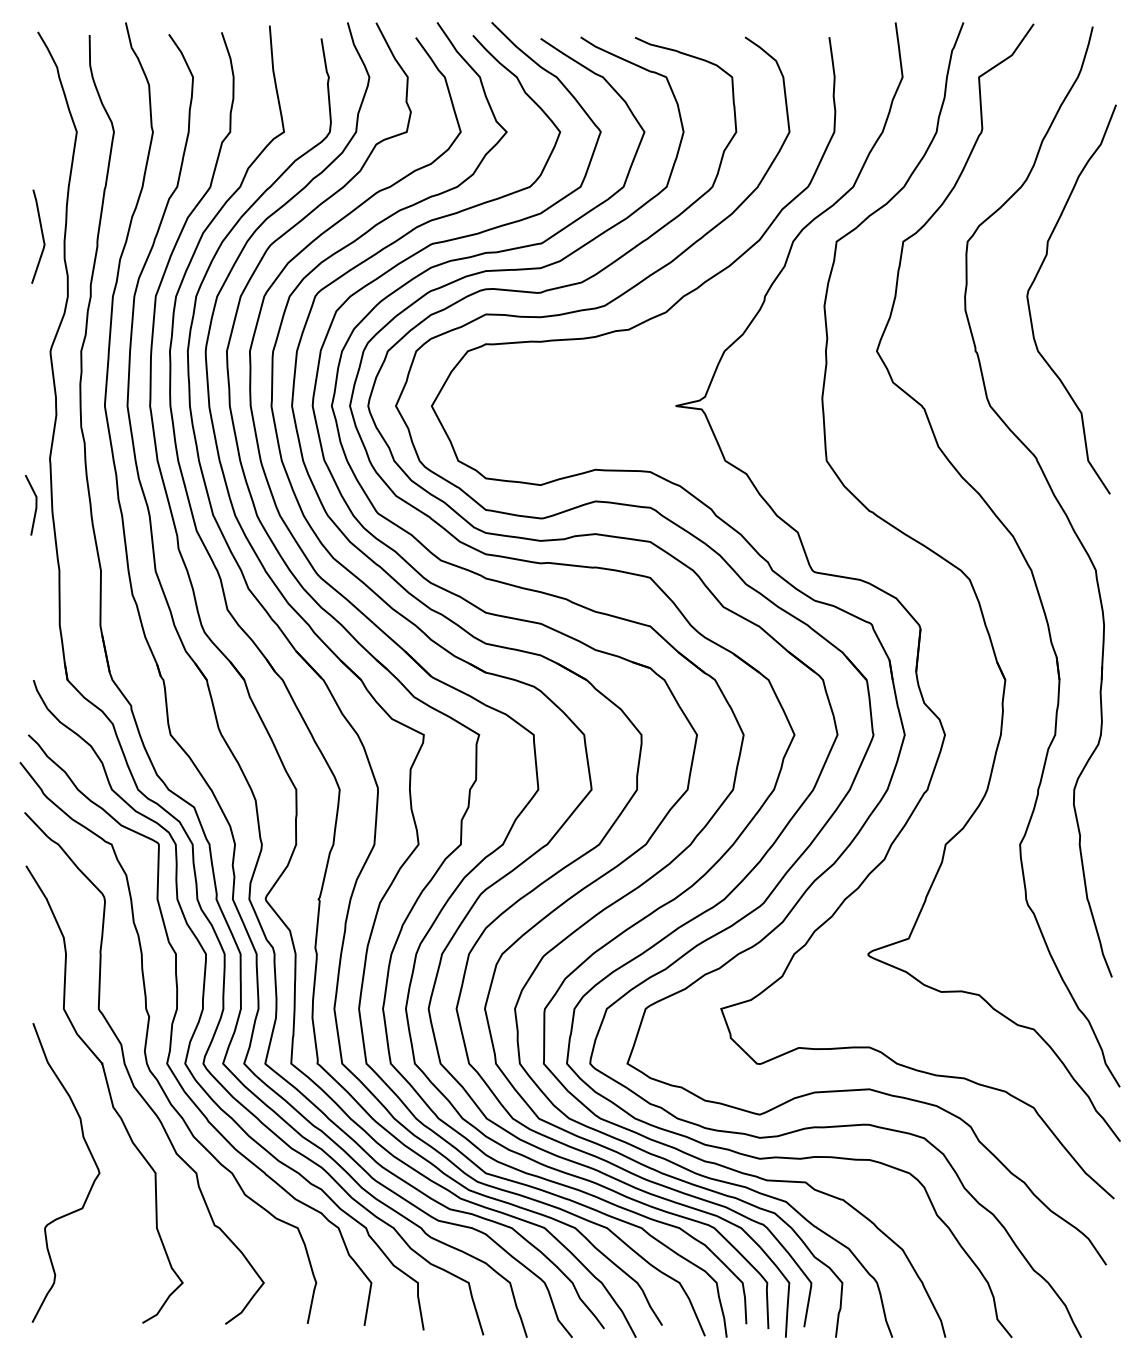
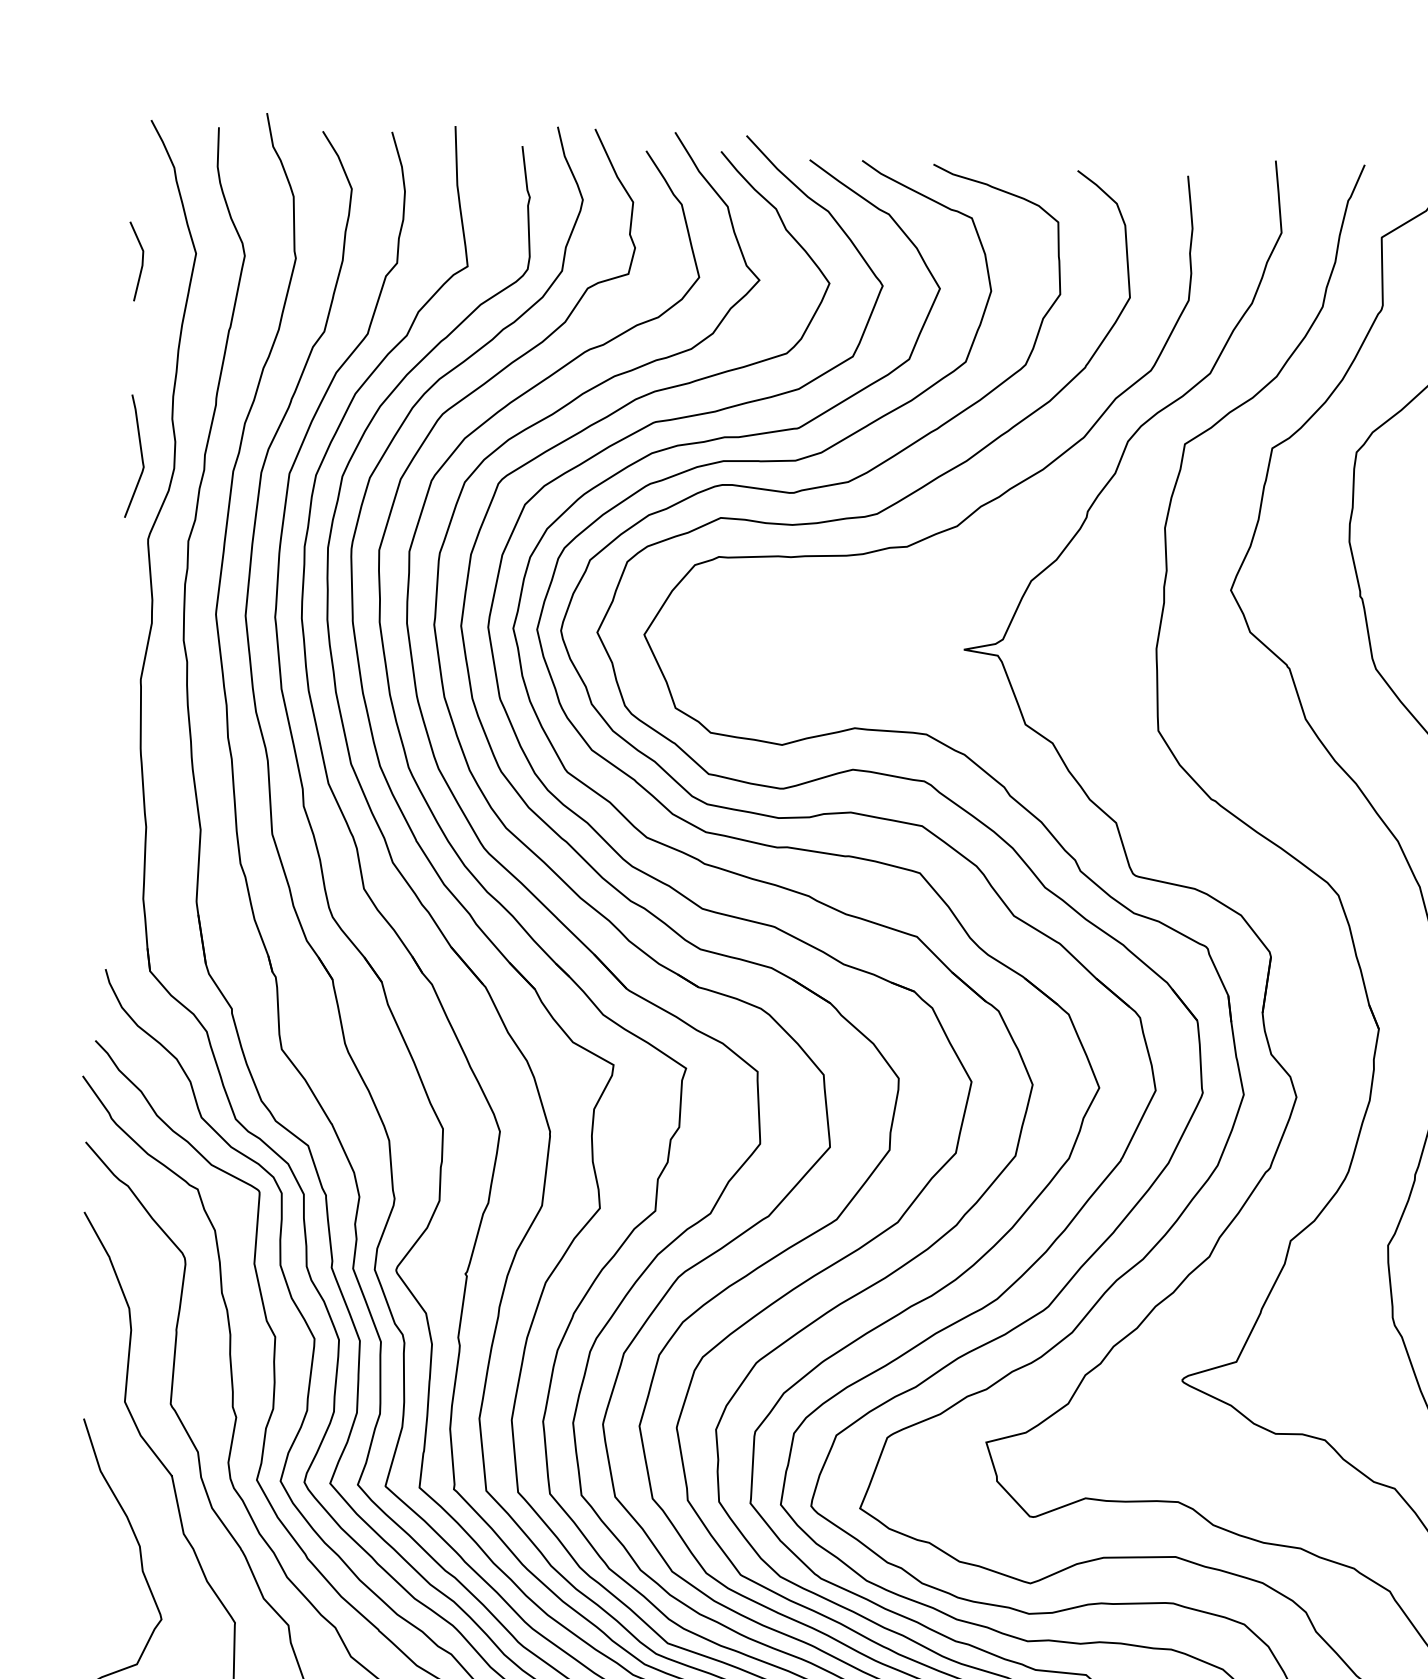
curve: (41, 235) -> (140, 455), moved
line: (35, 505) -> (141, 262), moved

